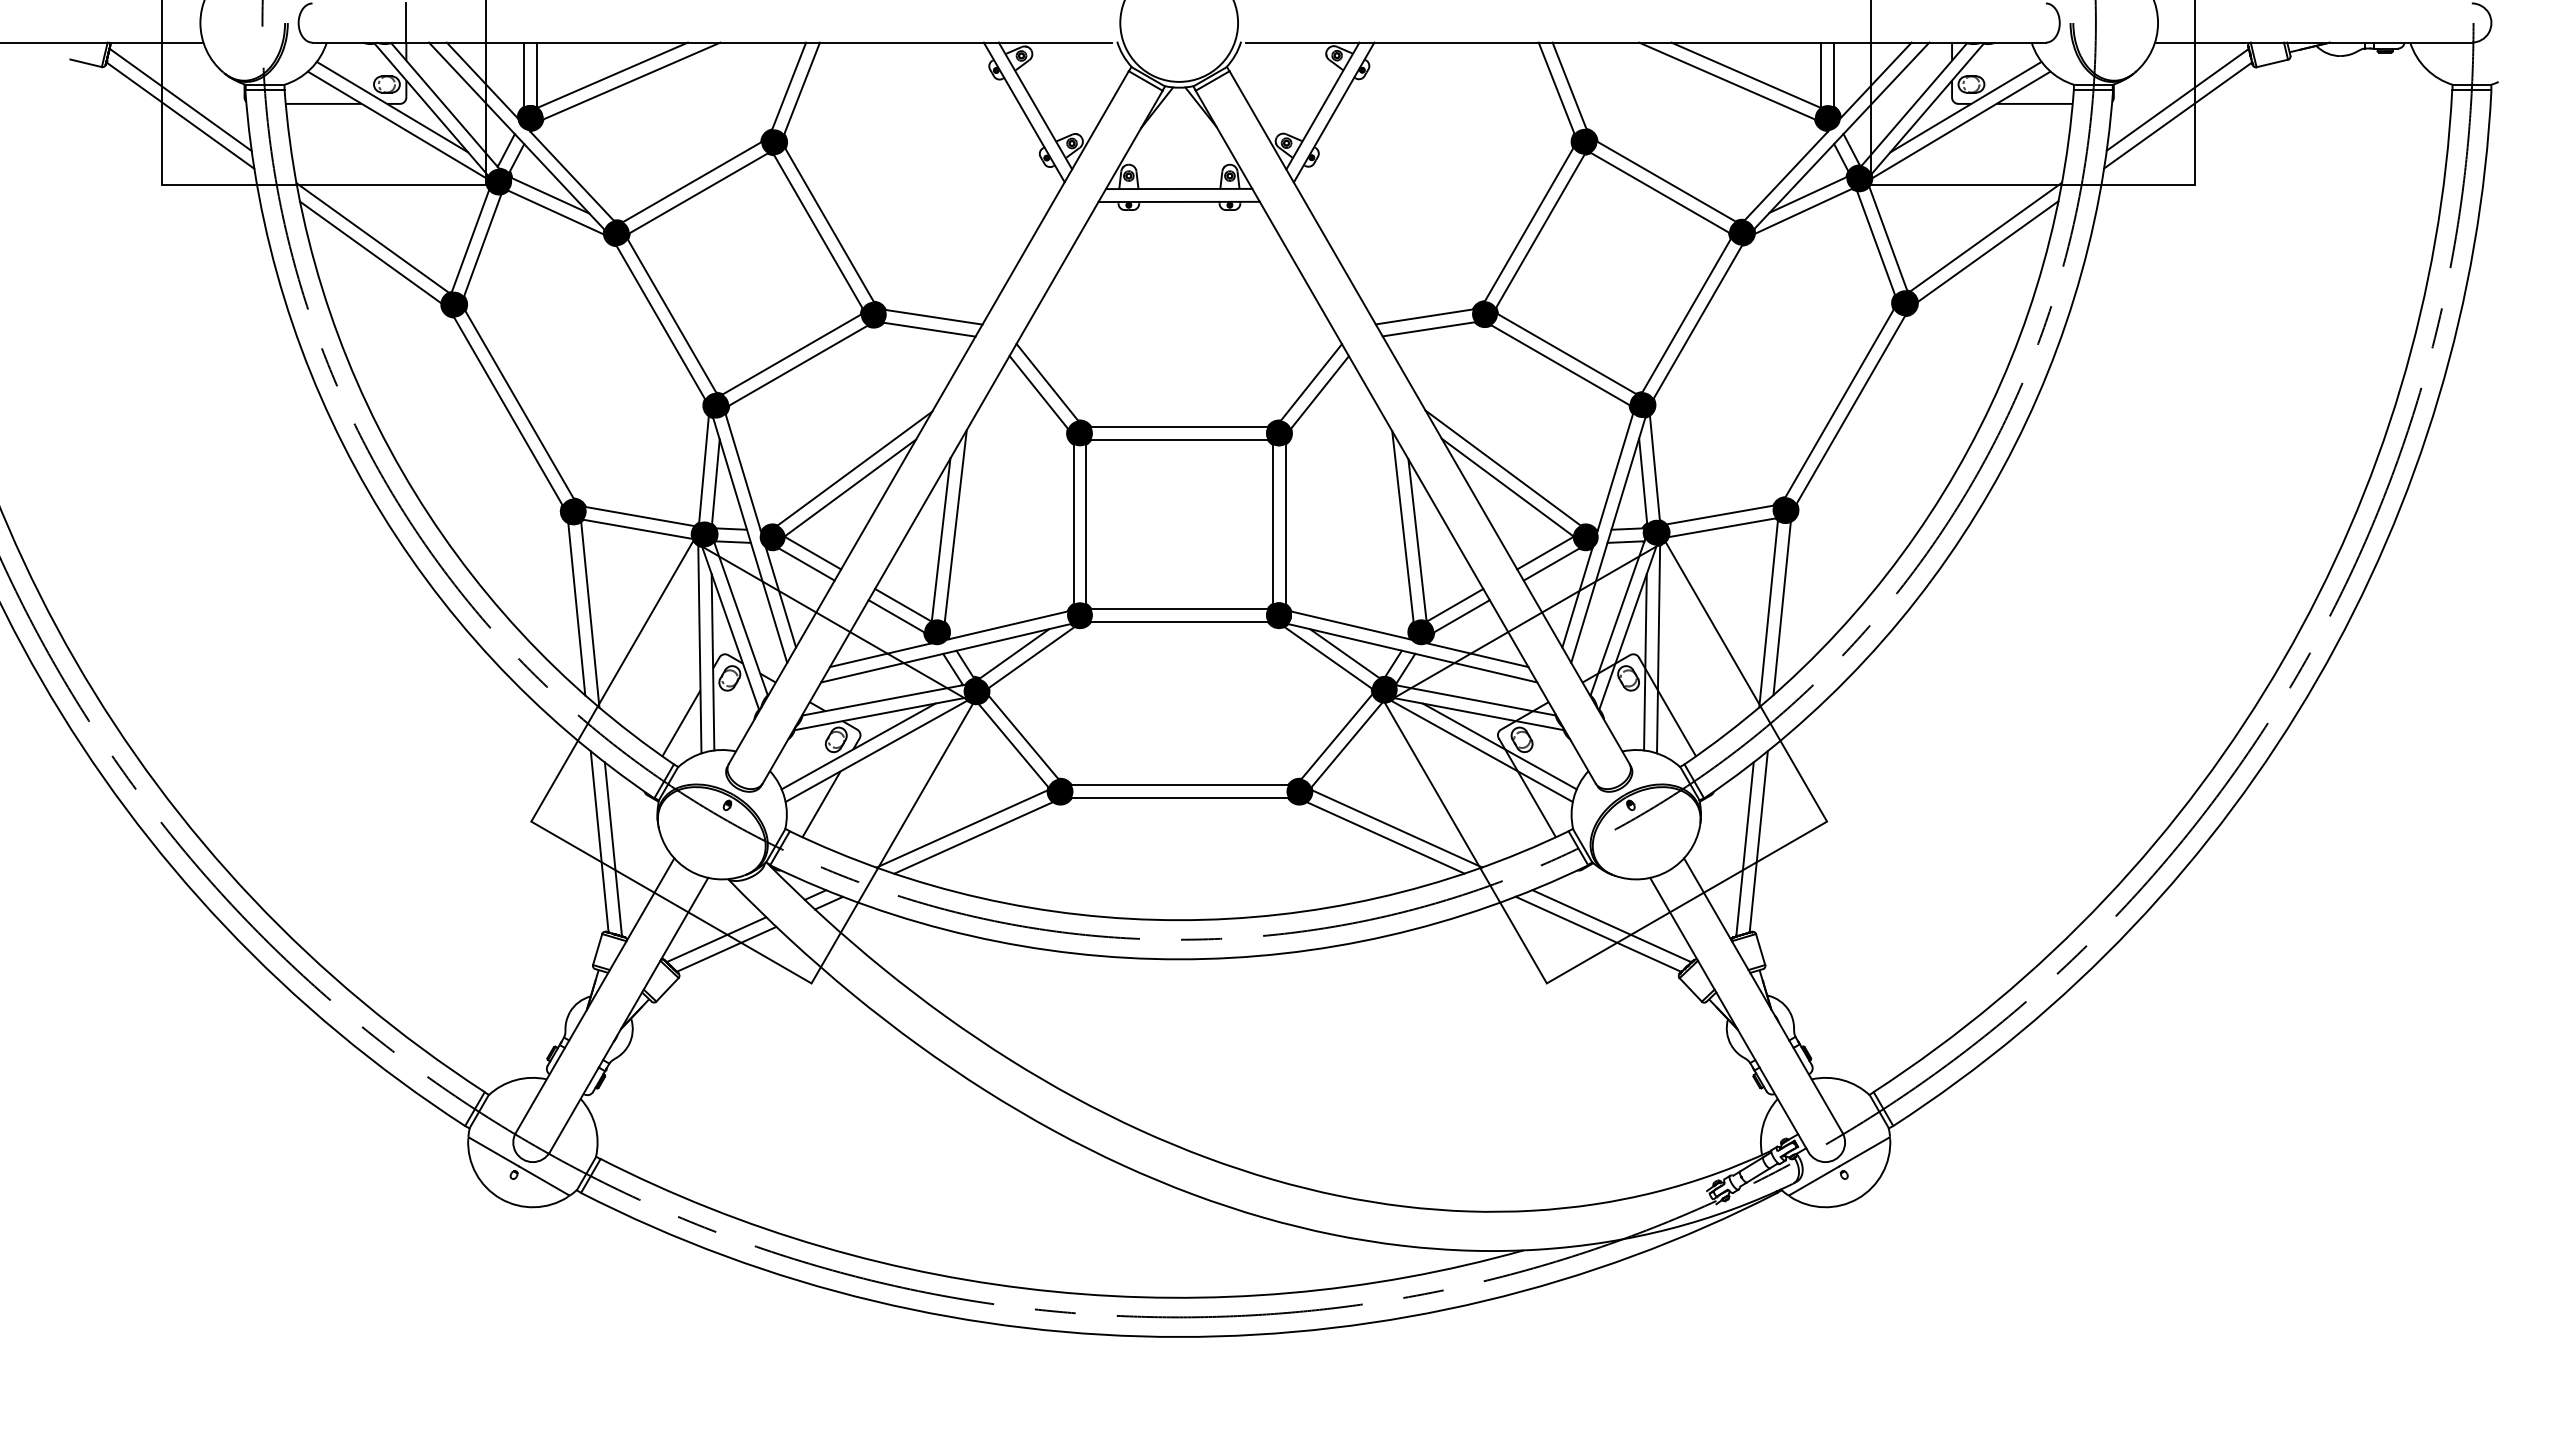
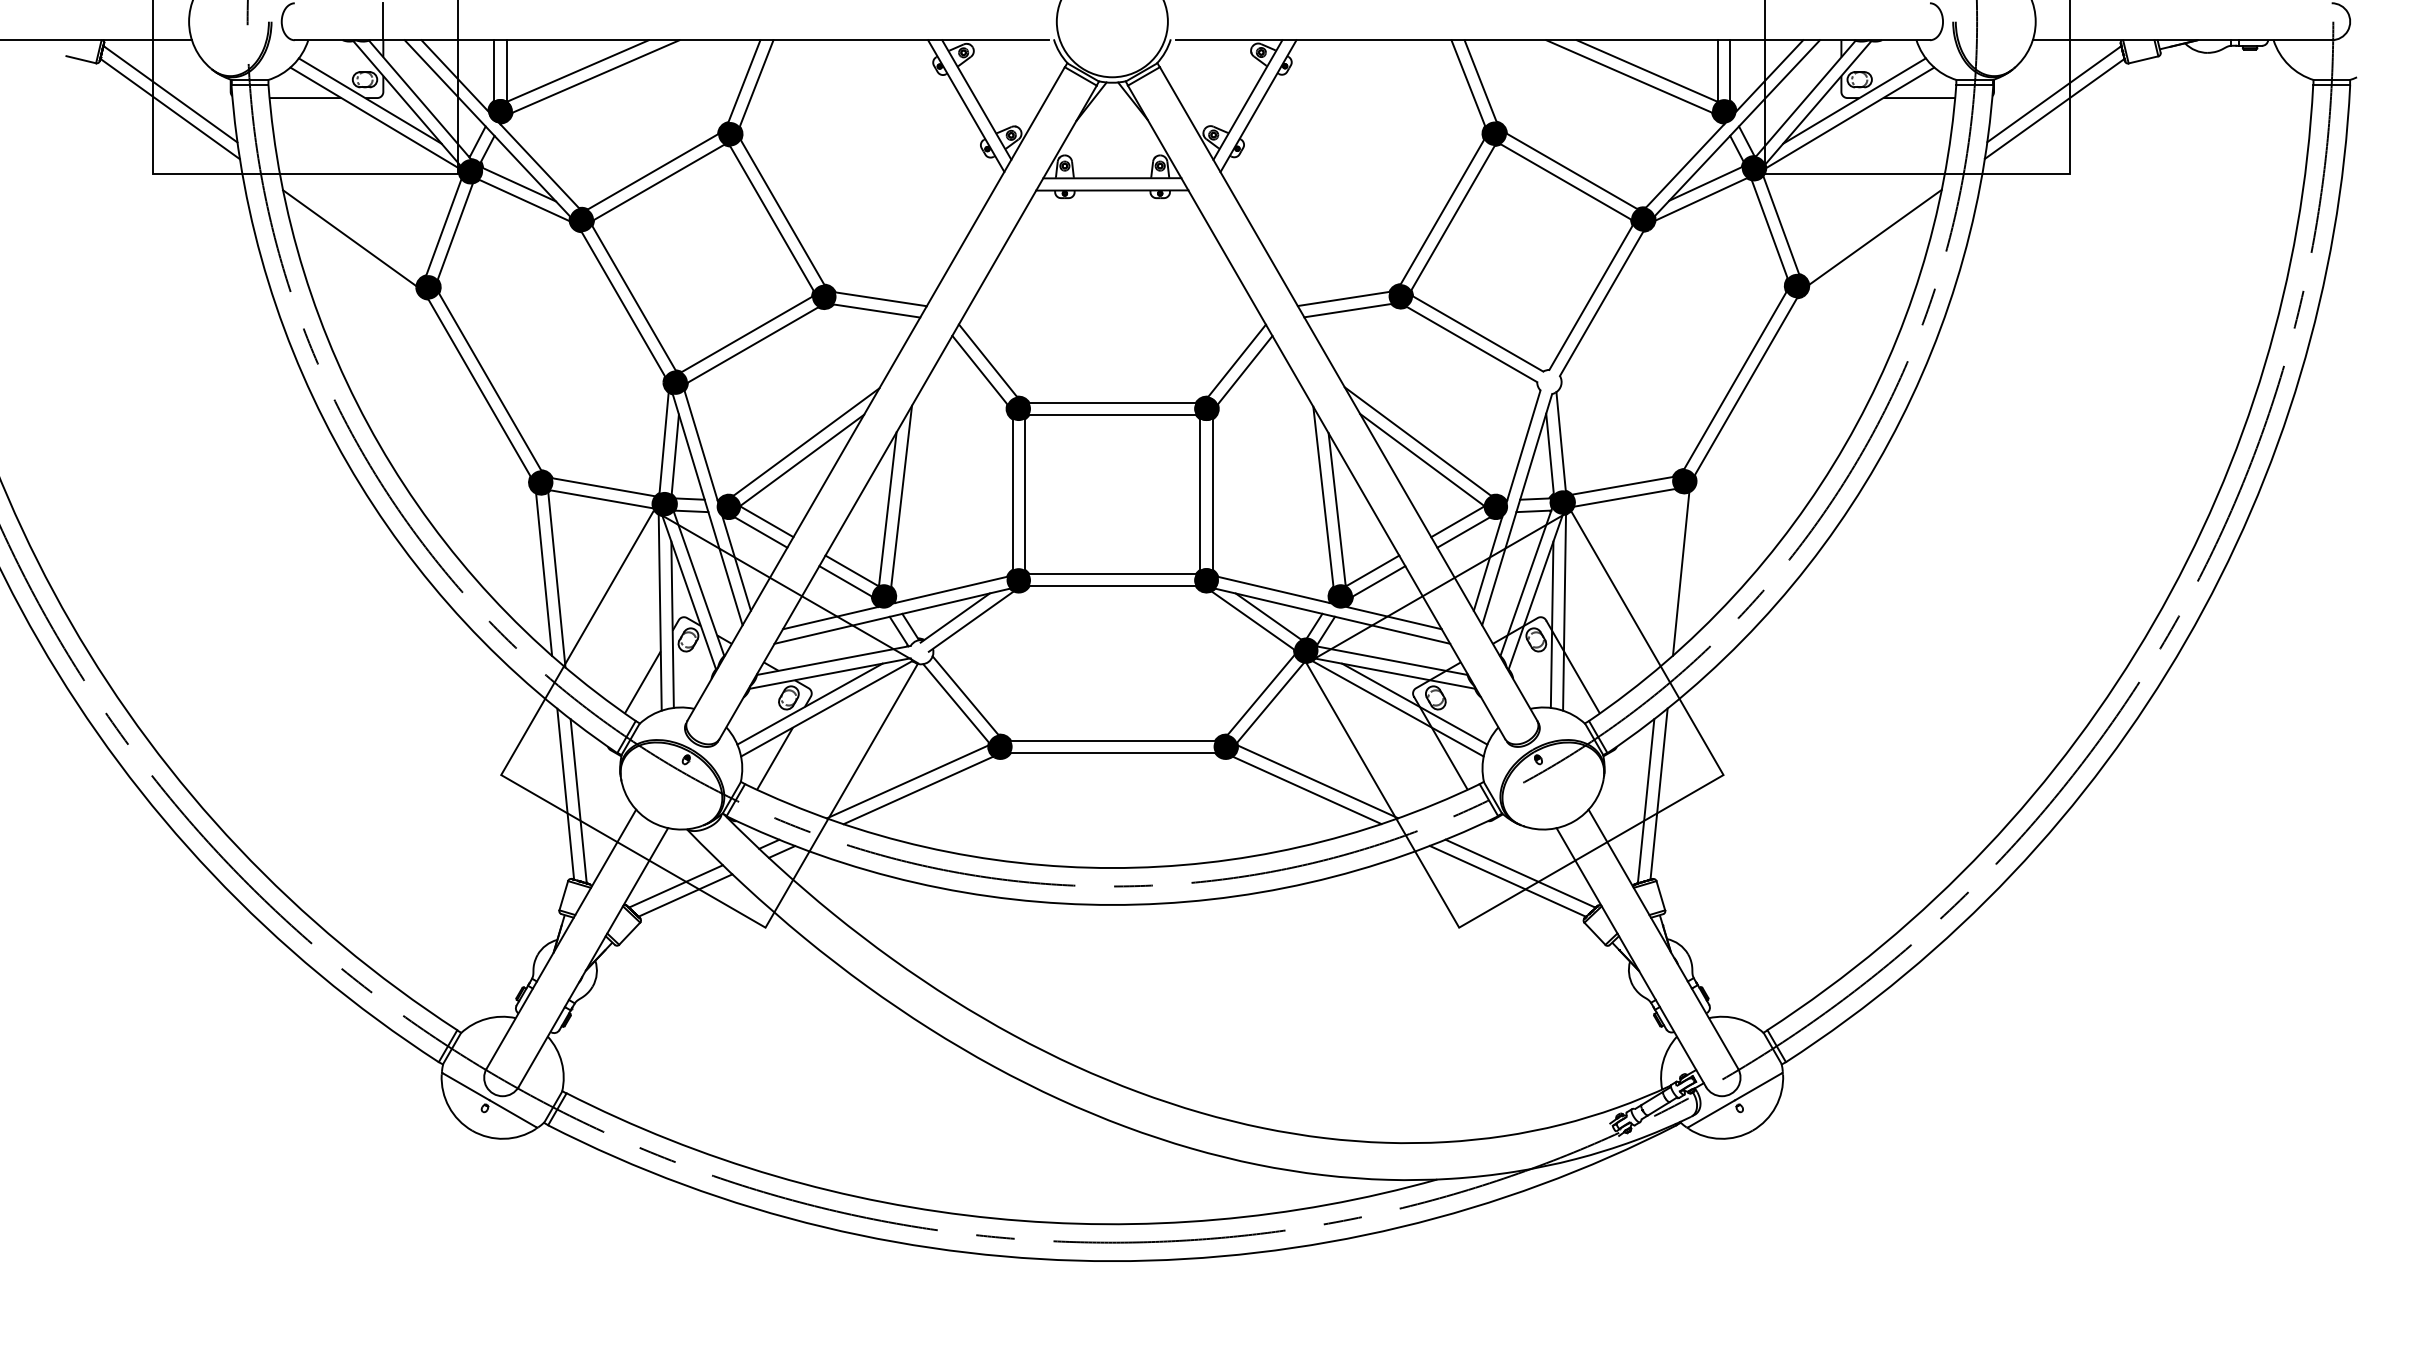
line: (1986, 236) -> (1873, 223), removed
line: (372, 237) -> (351, 224), removed
fill: (1642, 405) -> (1549, 382), removed
line: (1768, 613) -> (1668, 578), removed
fill: (976, 691) -> (921, 652), removed

